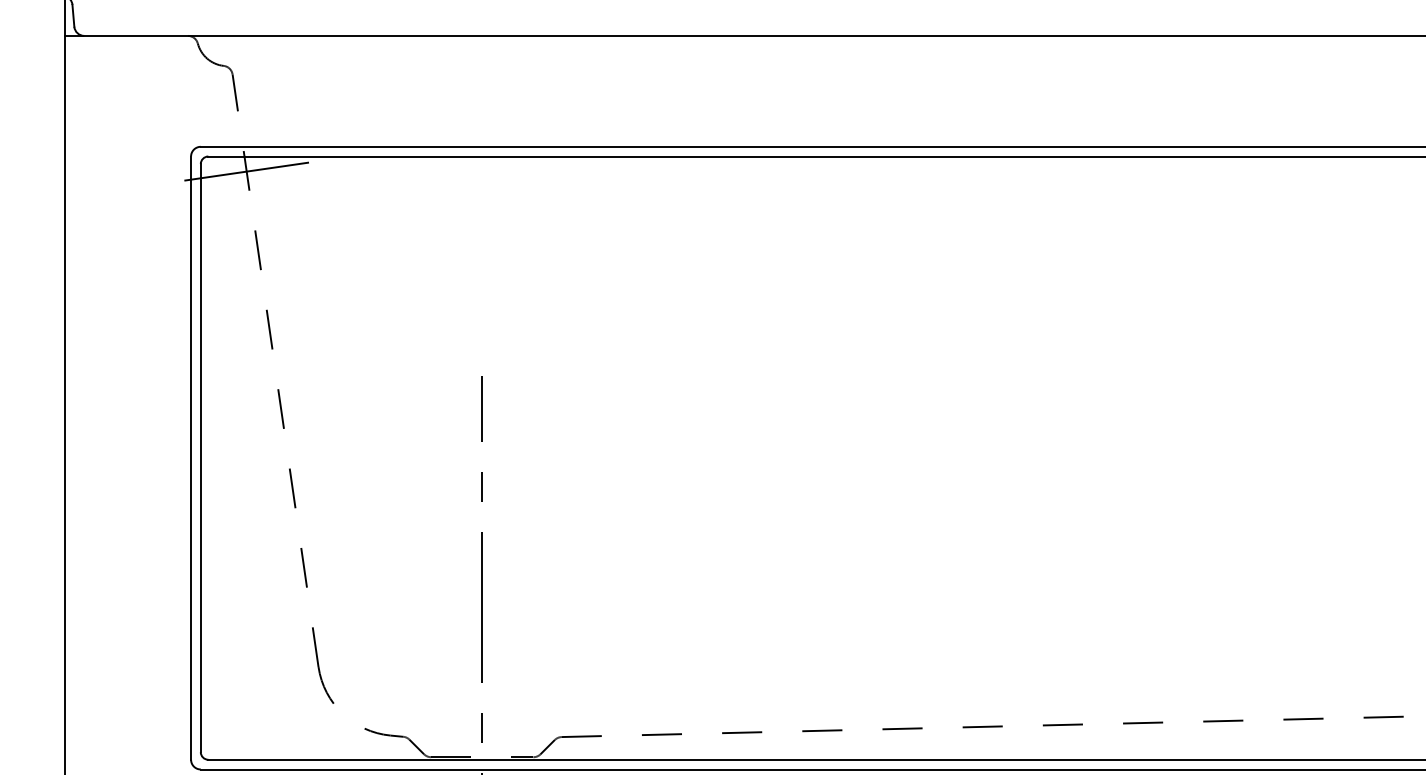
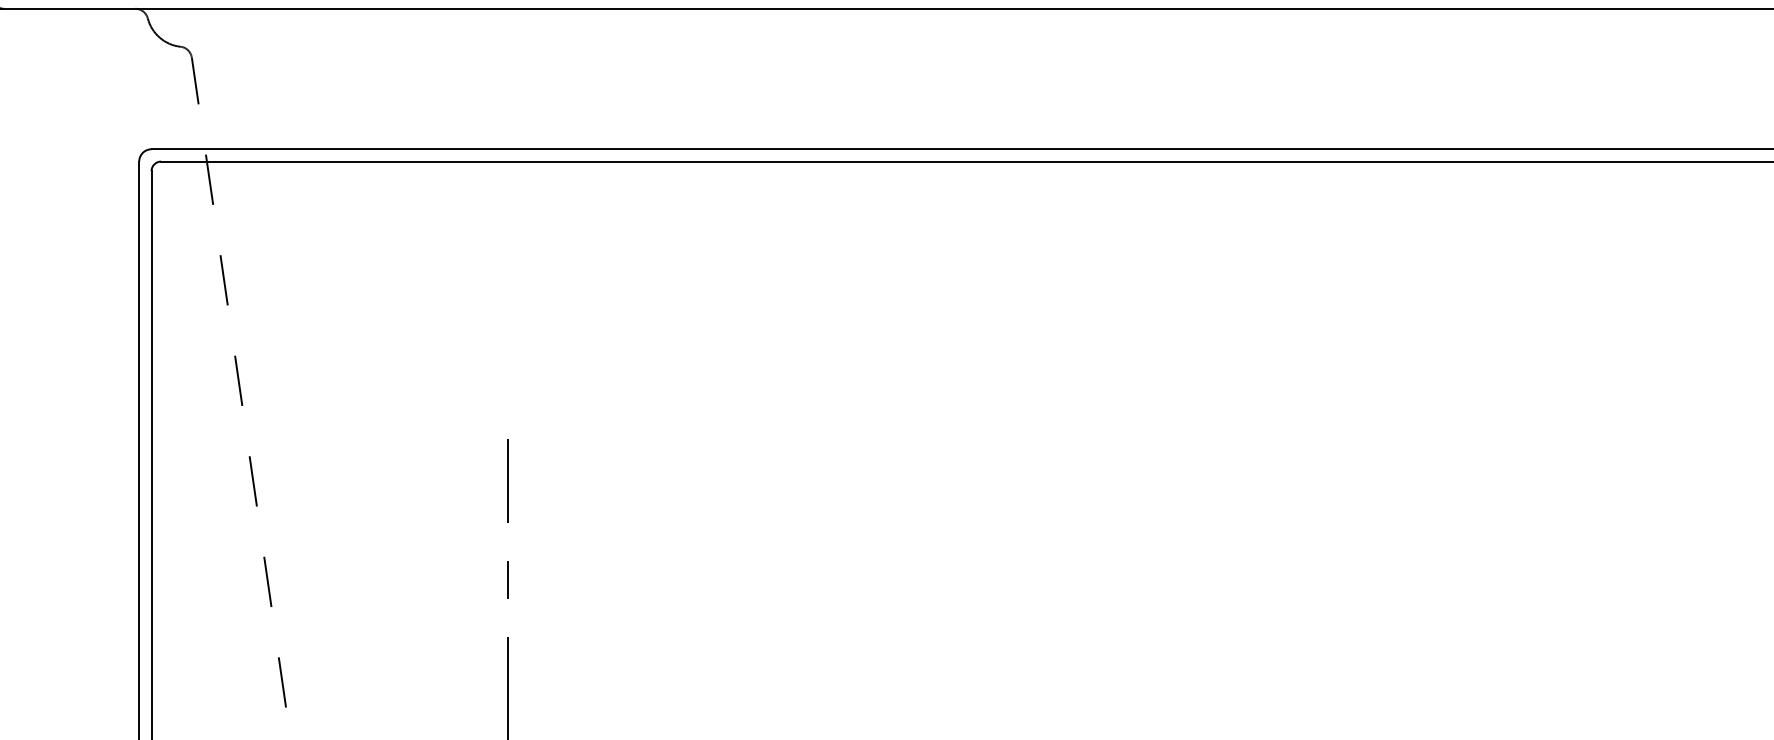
line: (246, 171) -> (209, 180), removed

